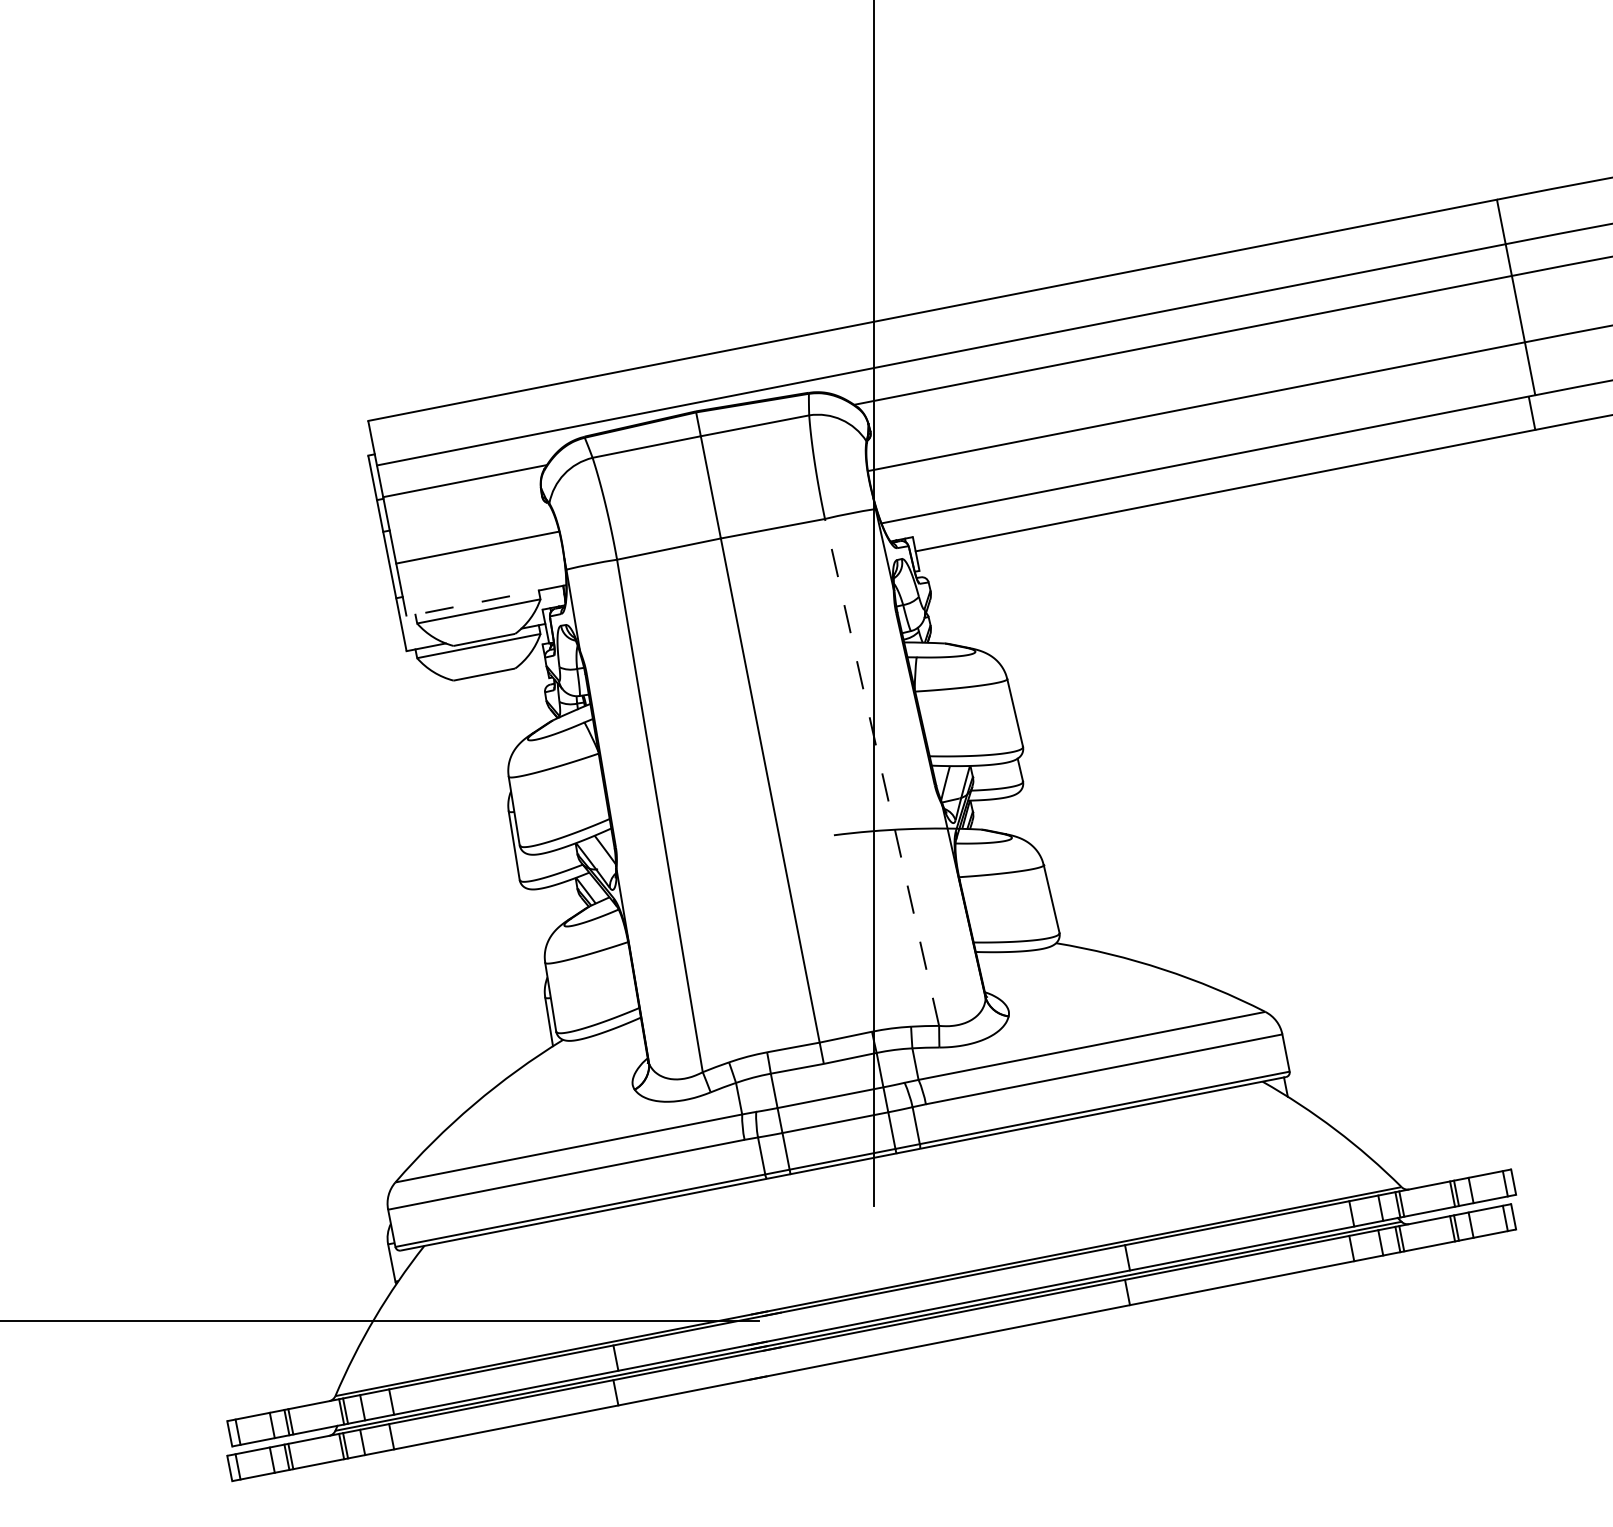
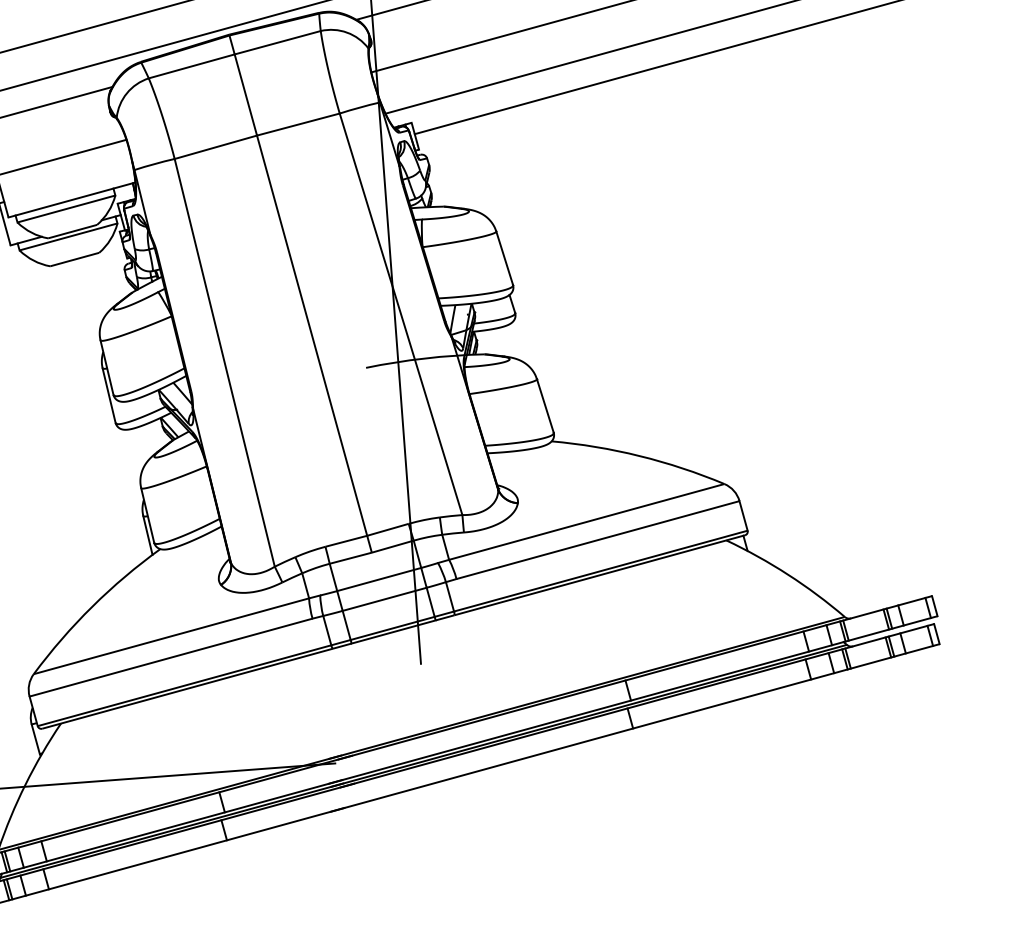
line: (486, 600) -> (71, 199), dashed -> solid
line: (882, 772) -> (401, 314), dashed -> solid

